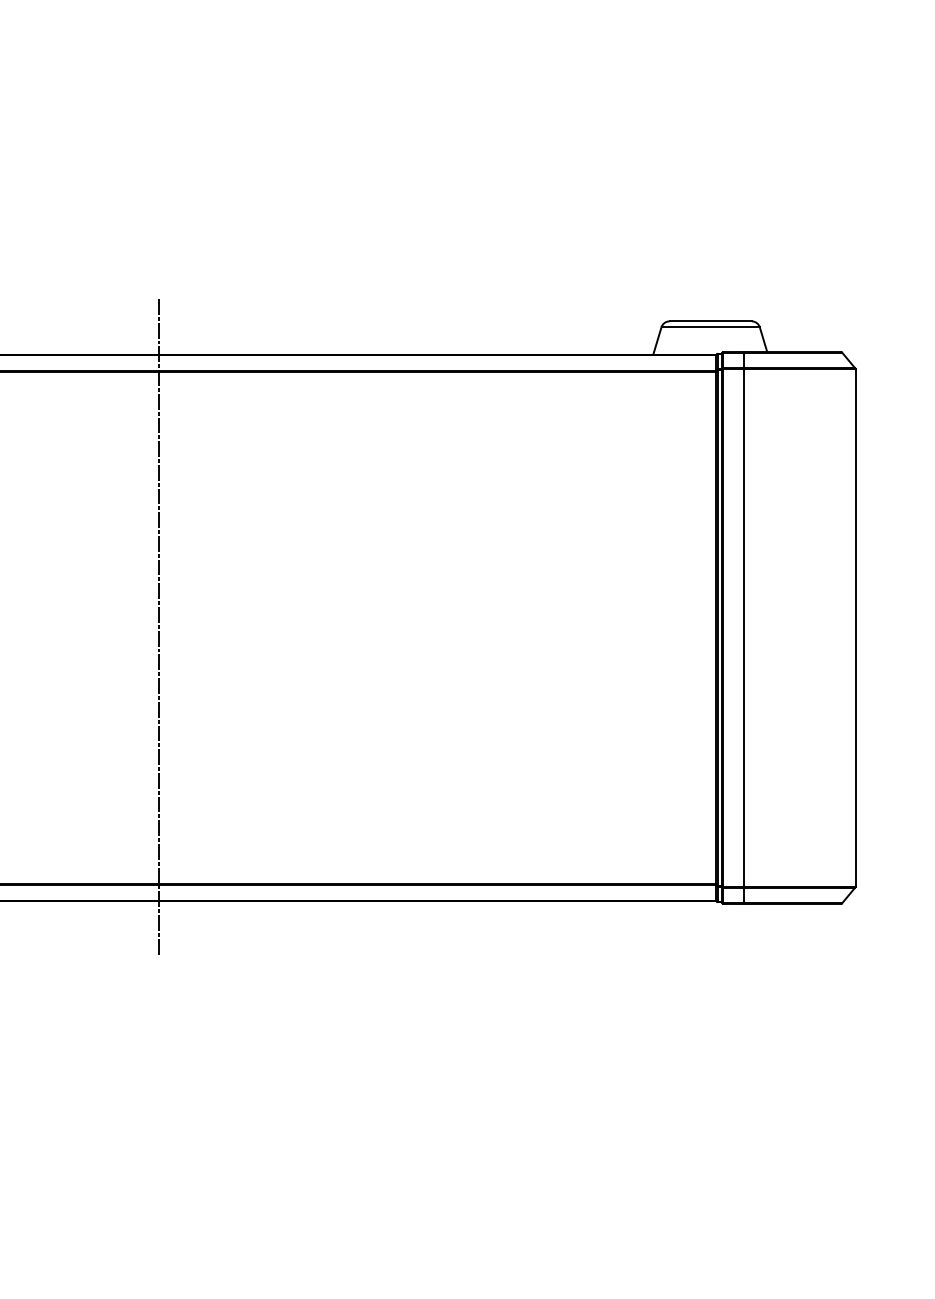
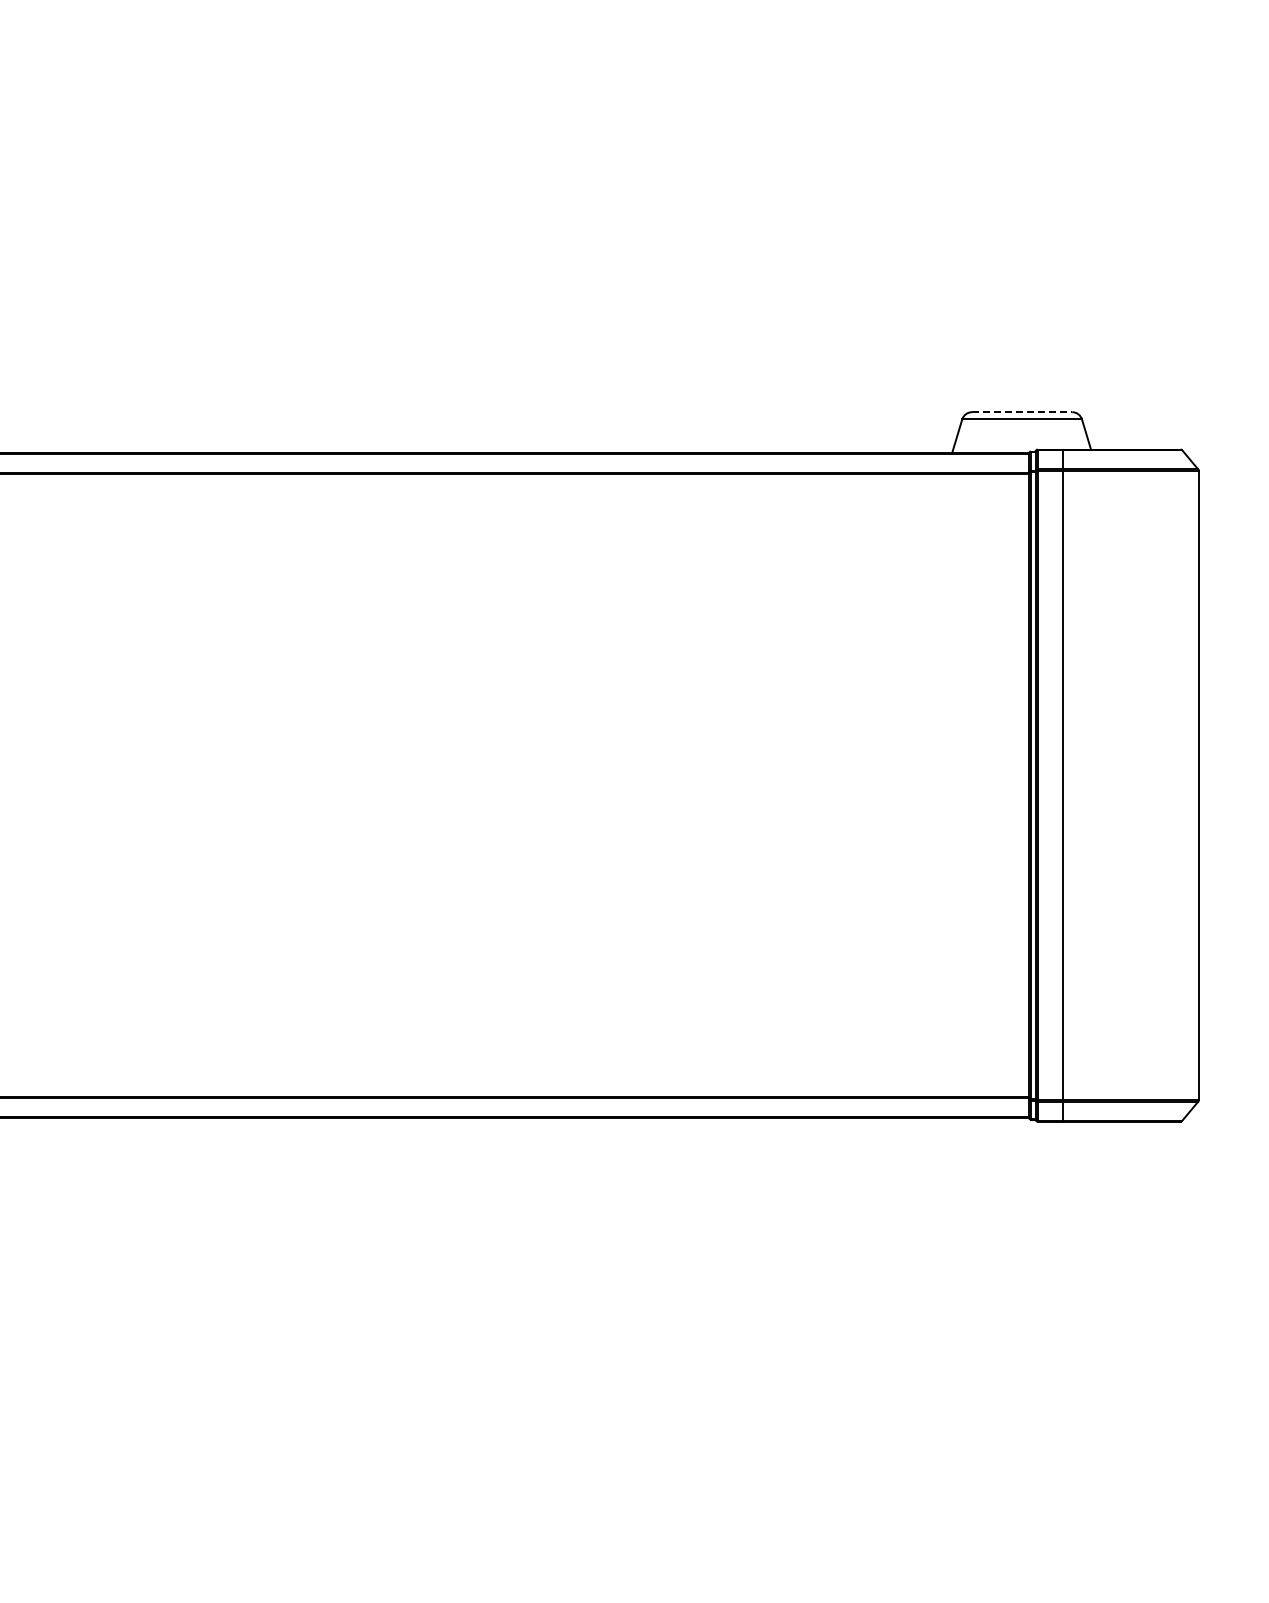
line: (710, 321) -> (1022, 412), solid -> dashed
line: (159, 627) -> (350, 785), removed

